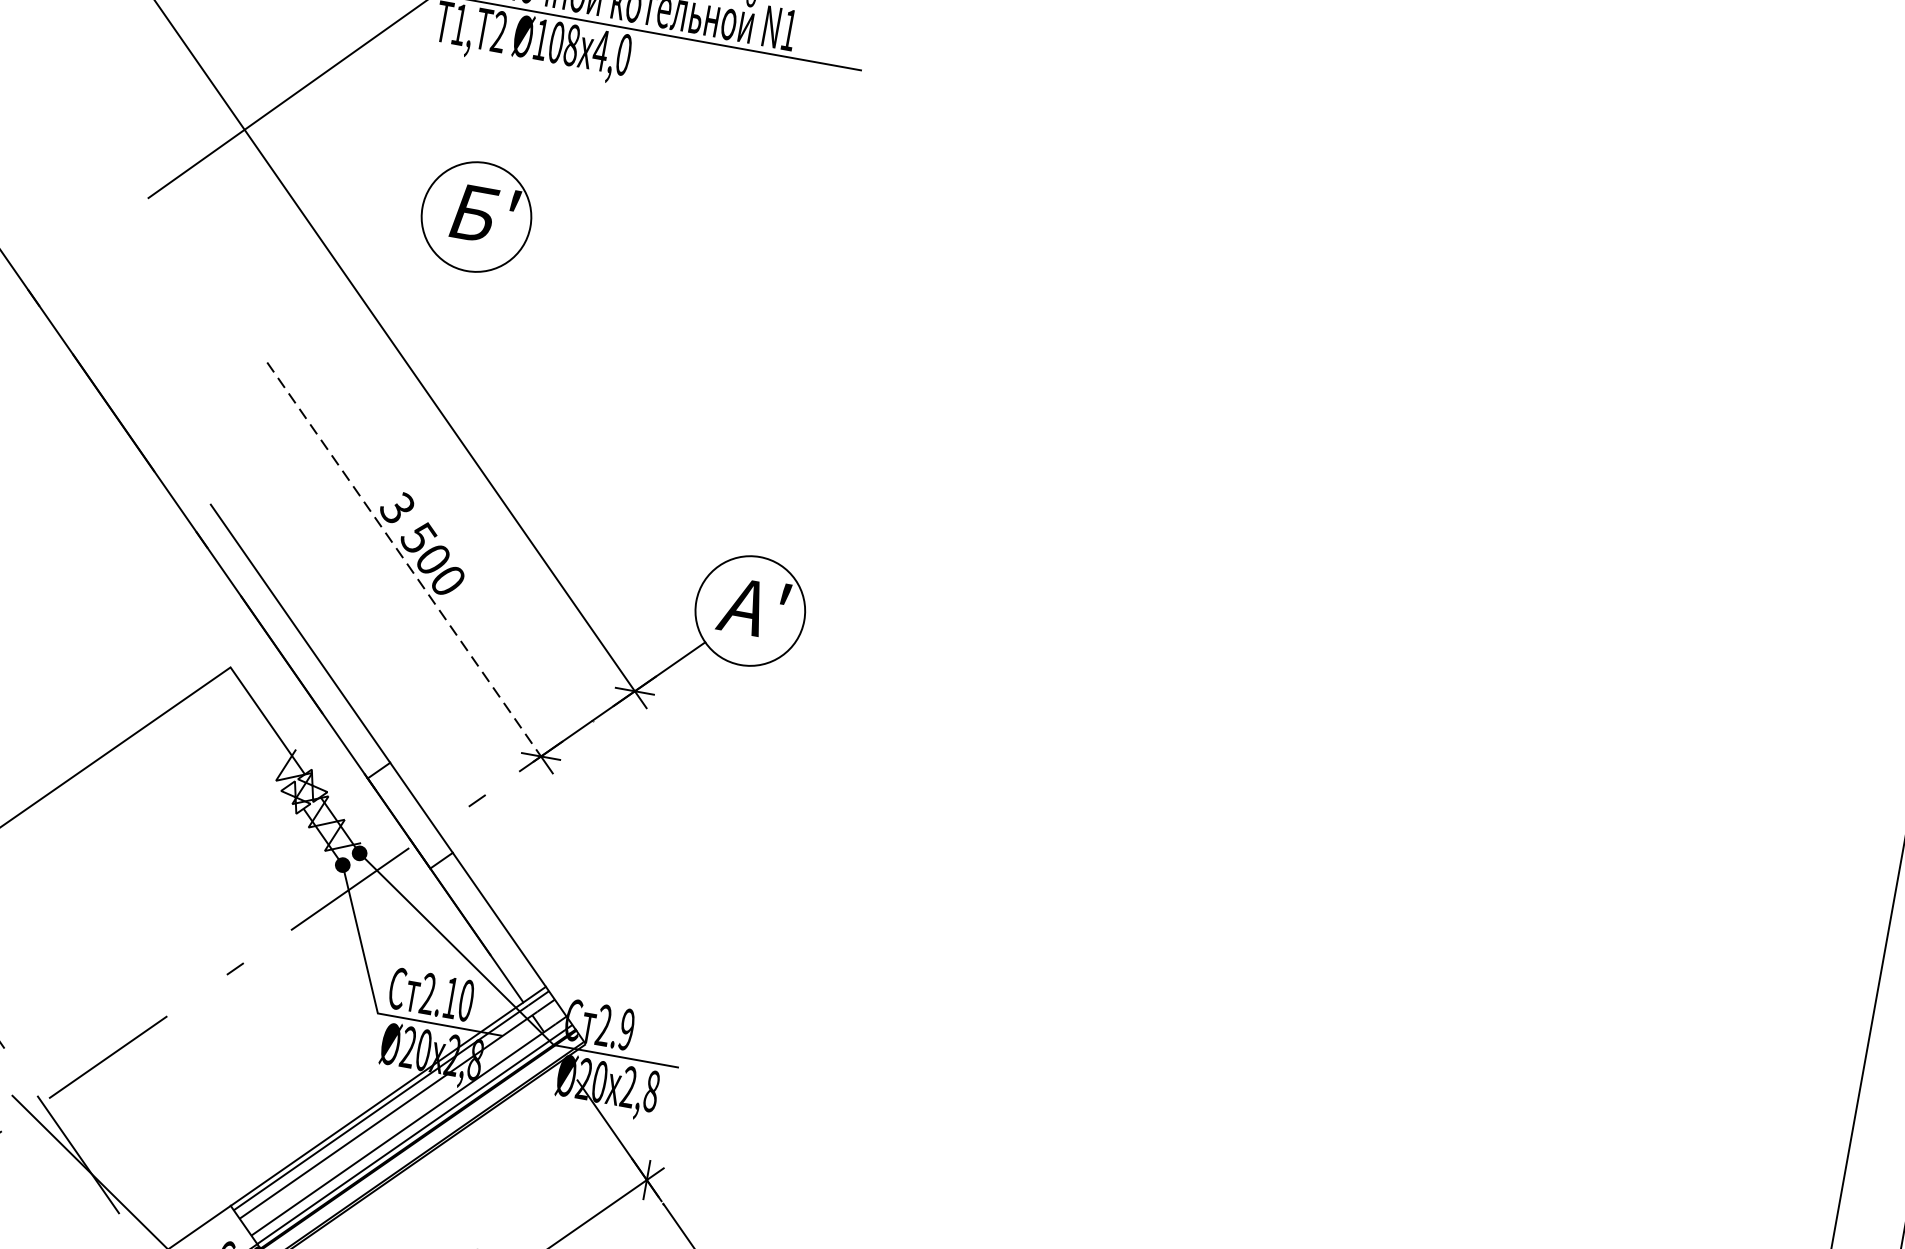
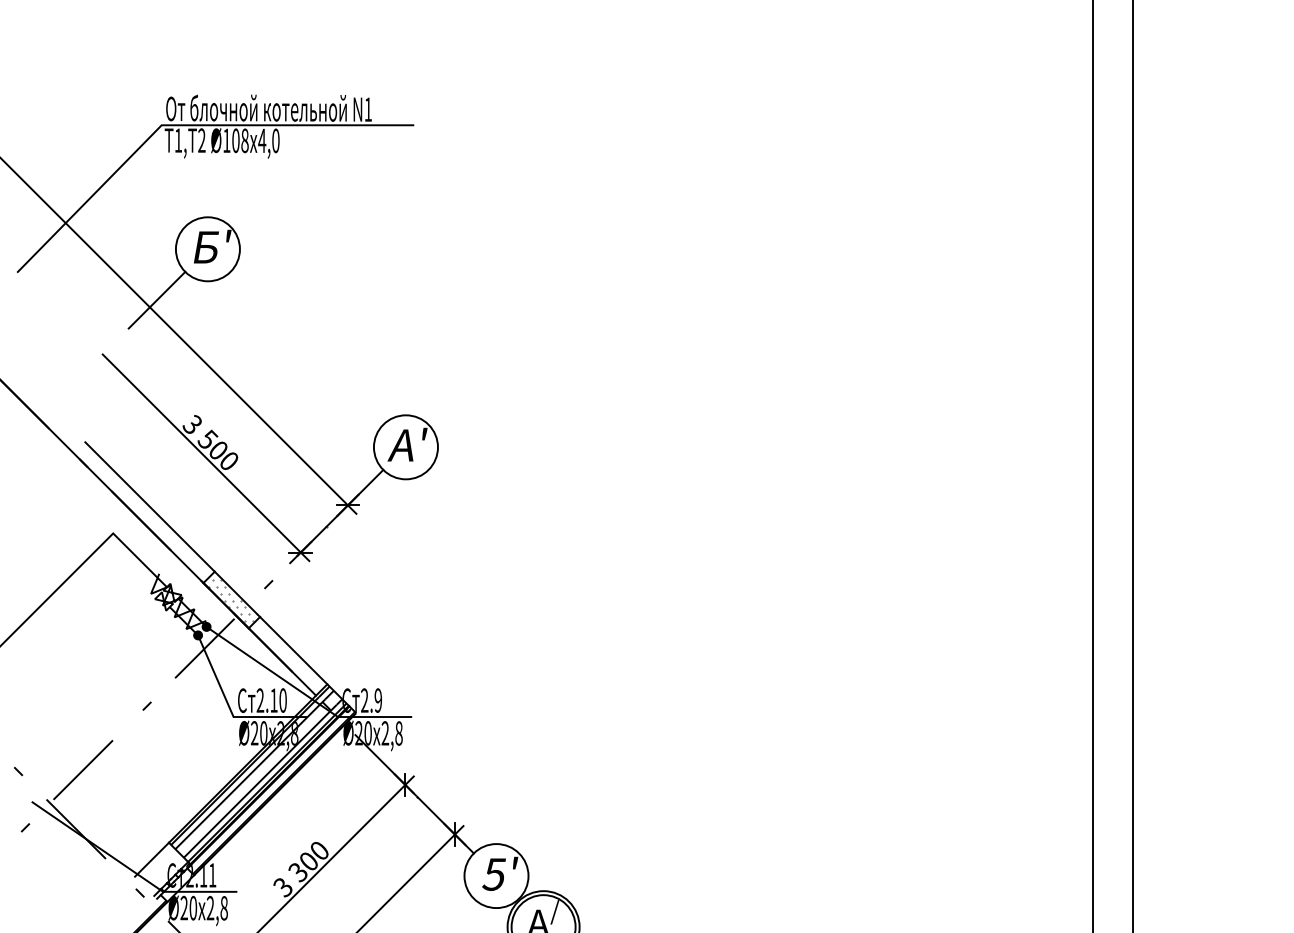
line: (374, 286) -> (156, 299), added
line: (405, 559) -> (202, 453), dashed -> solid
hatch: (410, 821) -> (232, 603), added

